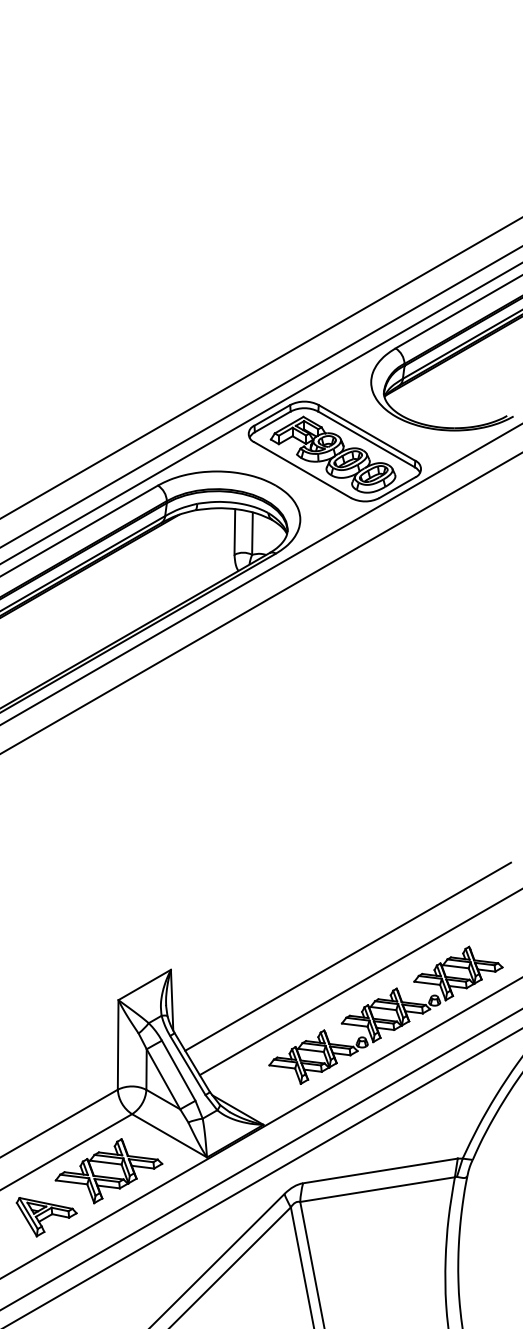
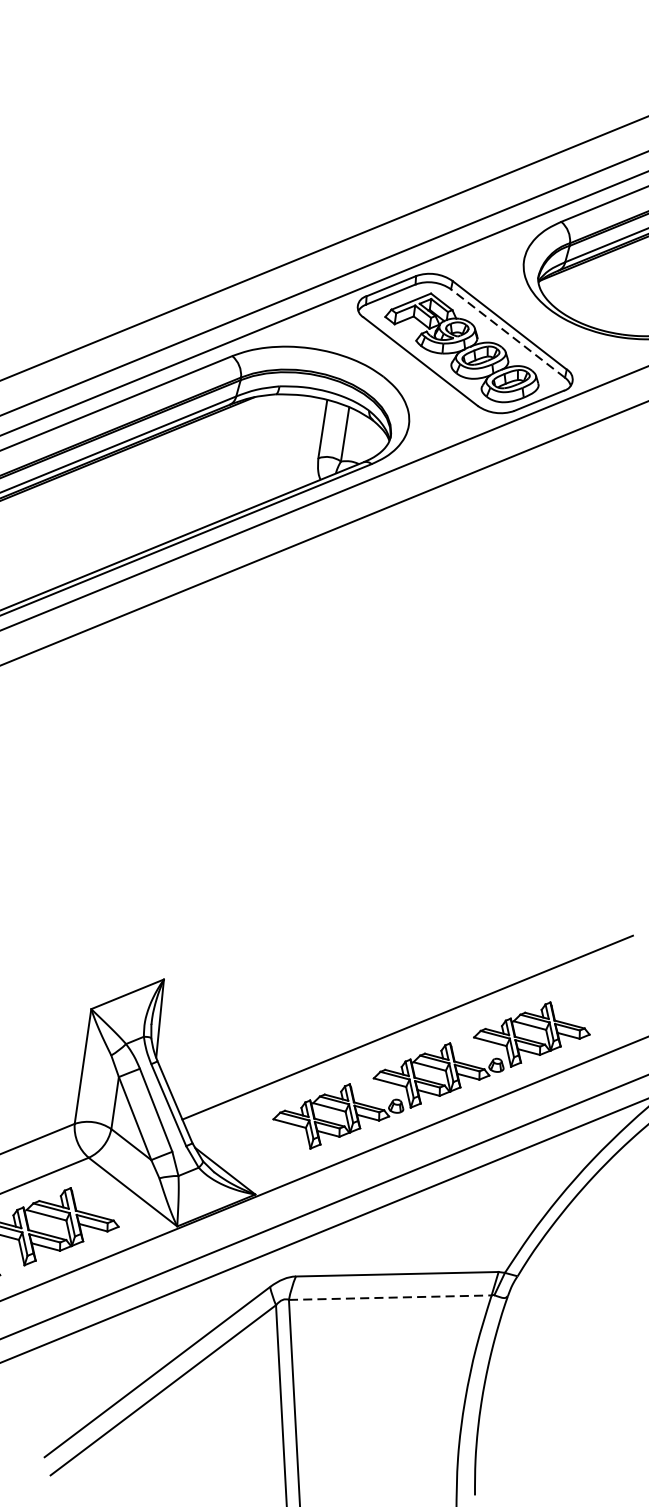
line: (366, 439) -> (507, 333), solid -> dashed
line: (348, 956) -> (393, 993), removed
line: (378, 1189) -> (391, 1297), solid -> dashed

